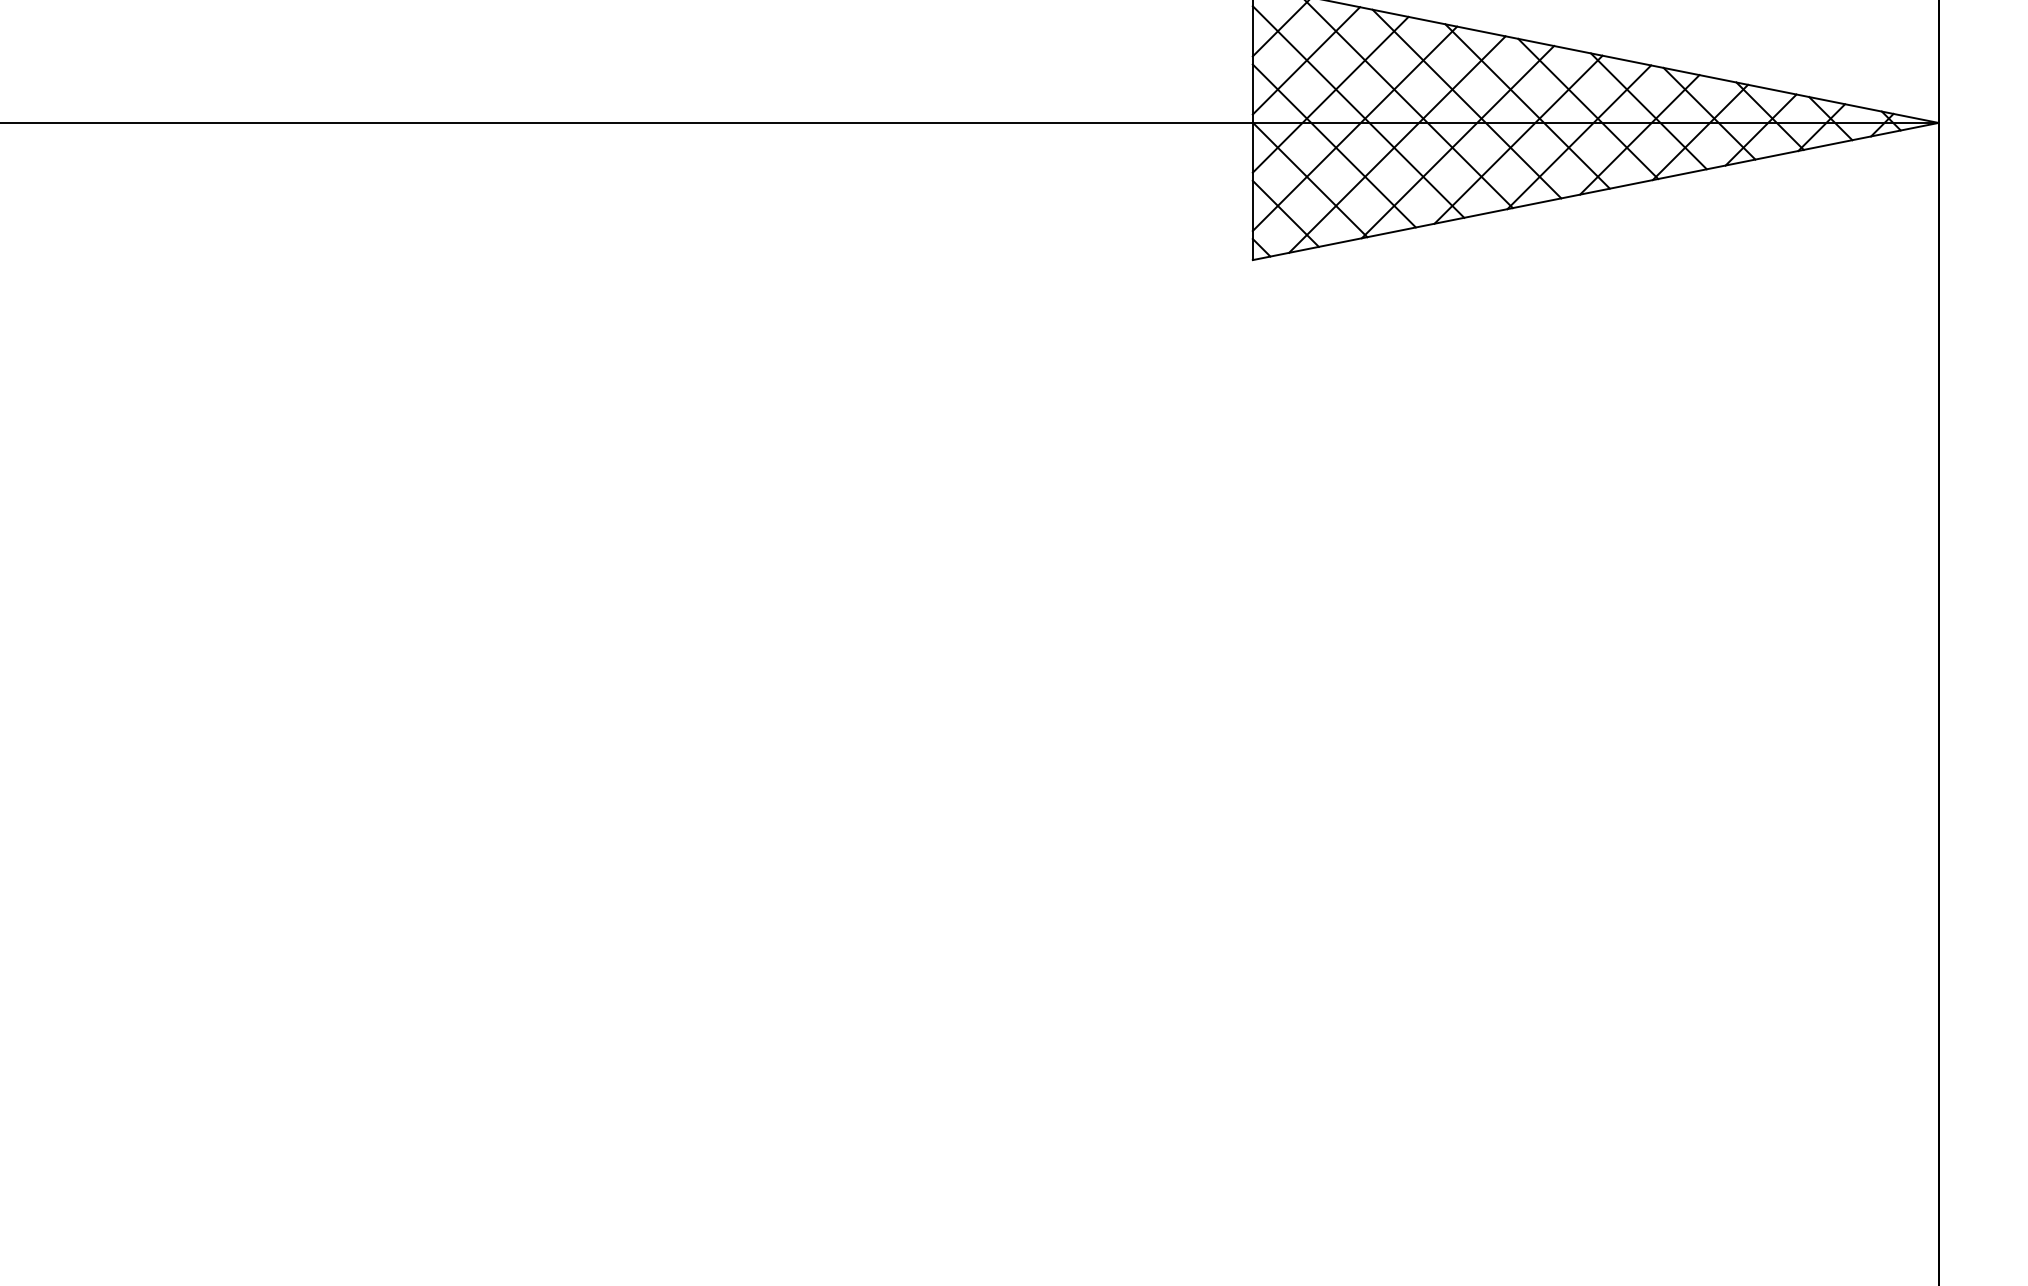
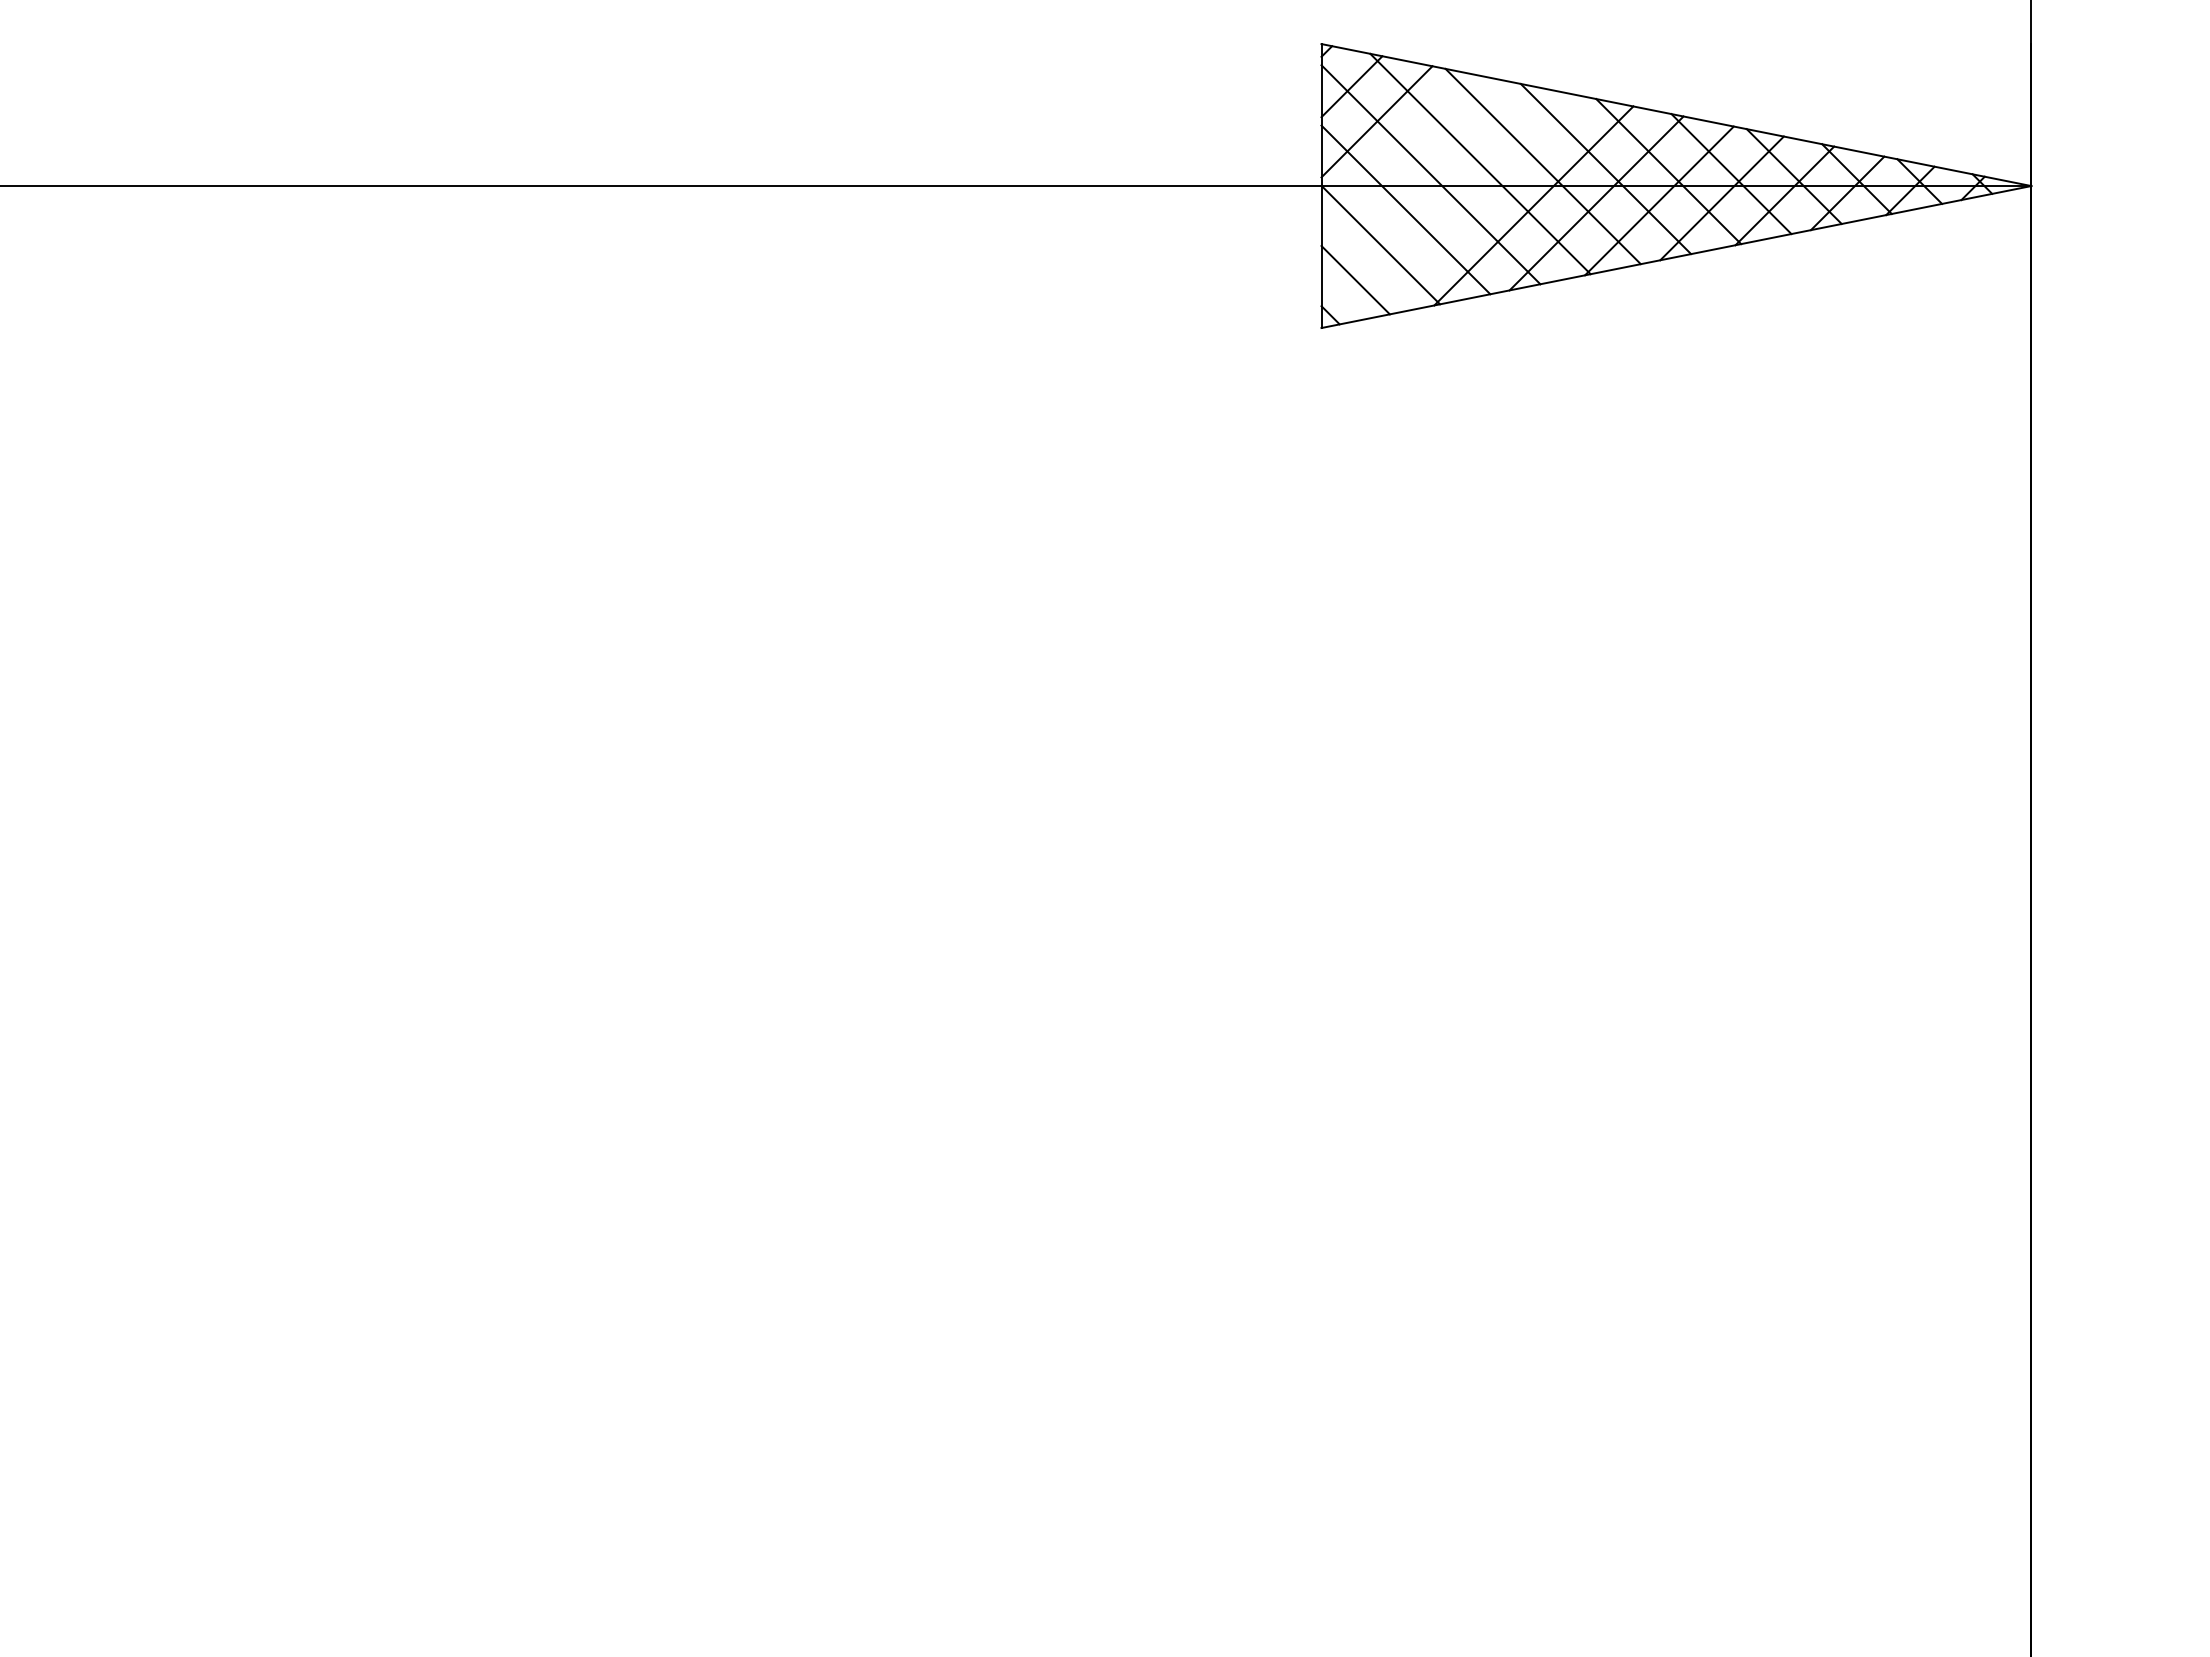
line: (1330, 94) -> (1401, 156), removed
line: (1355, 128) -> (1427, 191), removed
line: (1397, 144) -> (1471, 208), removed

